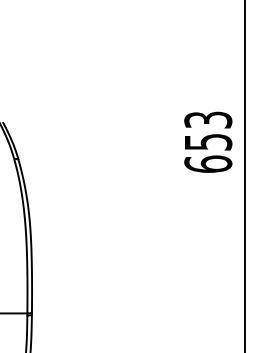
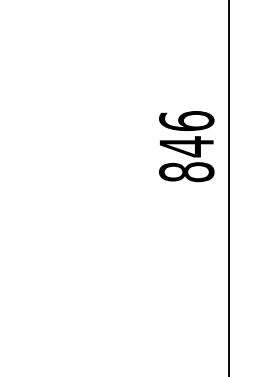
text: (208, 141) -> (186, 145), 653 -> 846

